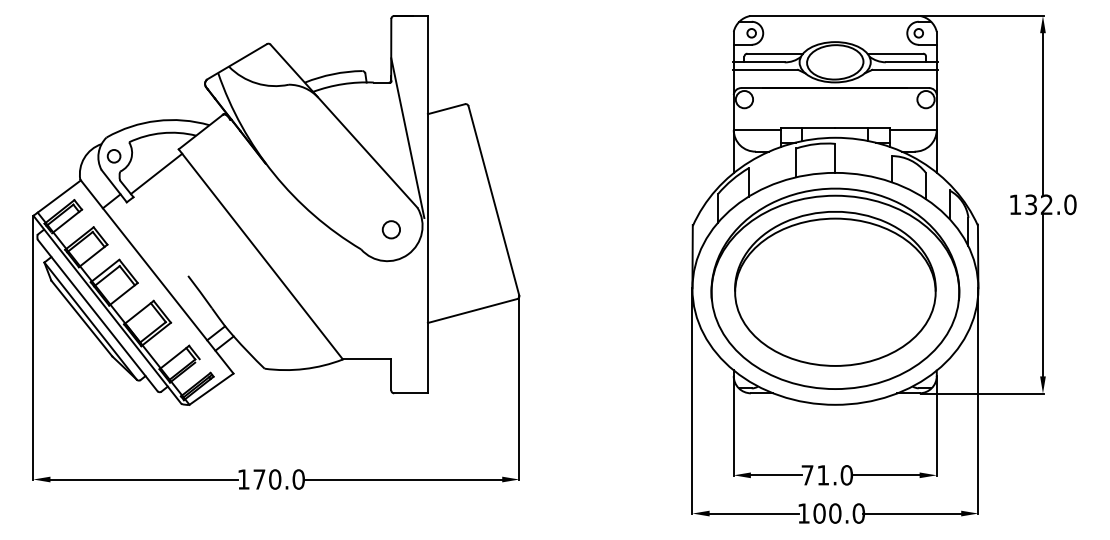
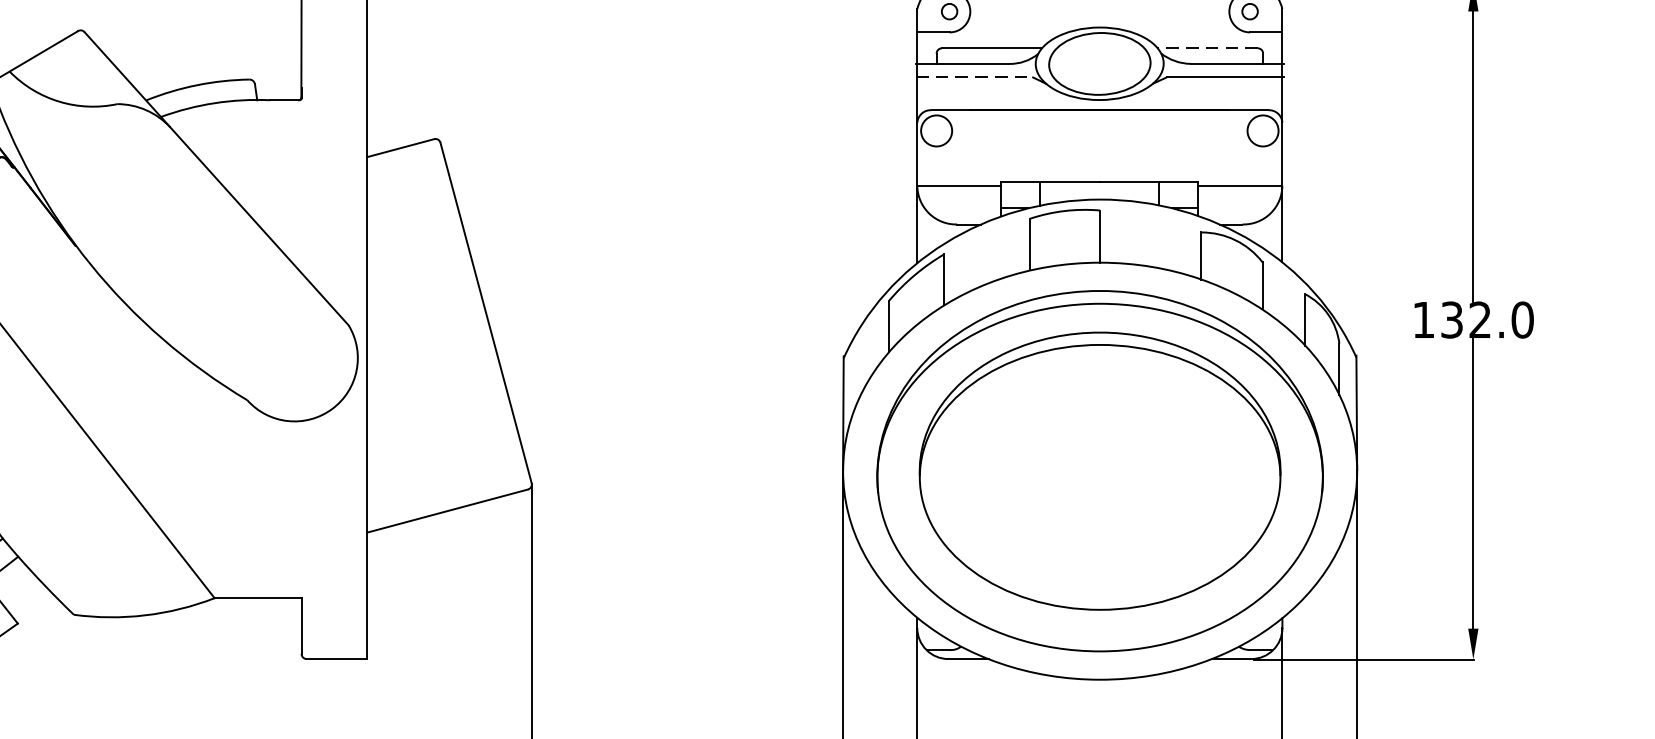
line: (895, 53) -> (1208, 47), solid -> dashed
line: (765, 69) -> (974, 76), solid -> dashed
line: (407, 138) -> (330, 200), removed
circle: (390, 229) -> (300, 364), removed

